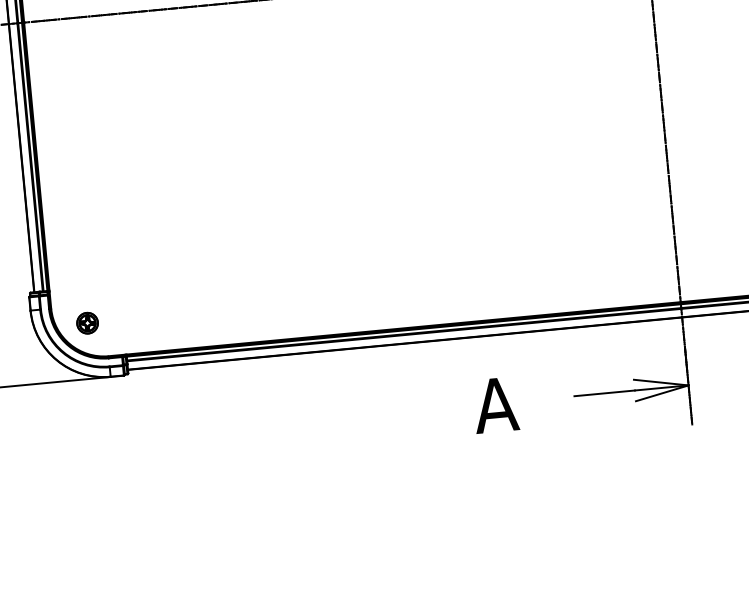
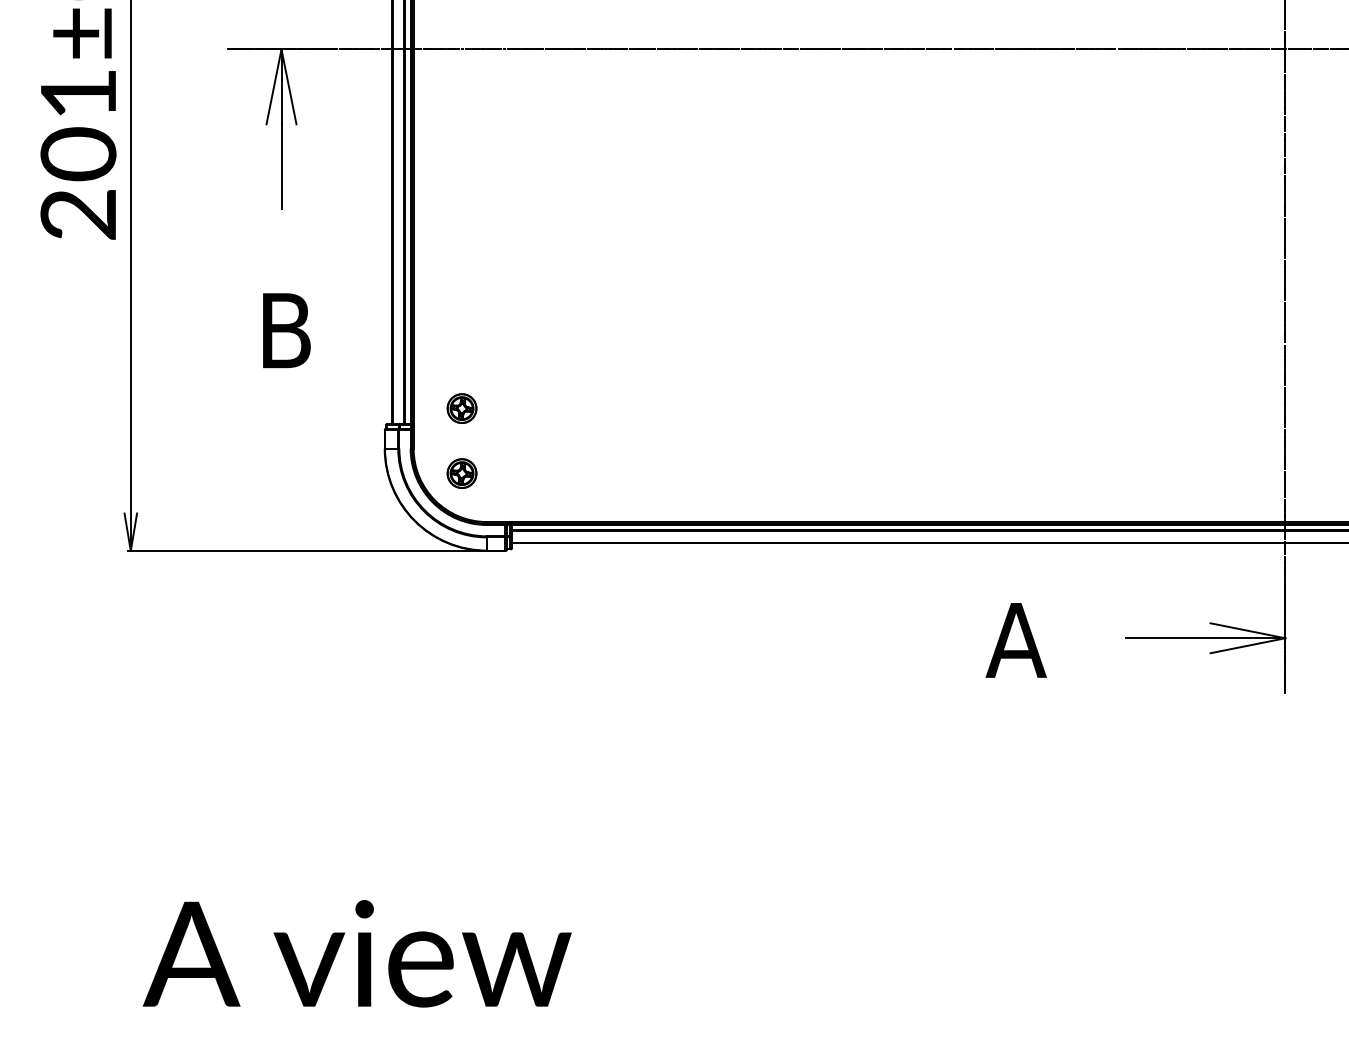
part: (82, 276) -> (461, 408), added

